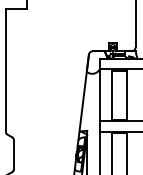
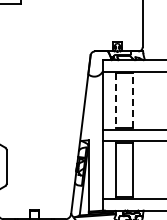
line: (126, 95) -> (132, 100), solid -> dashed
line: (111, 96) -> (115, 101), solid -> dashed

